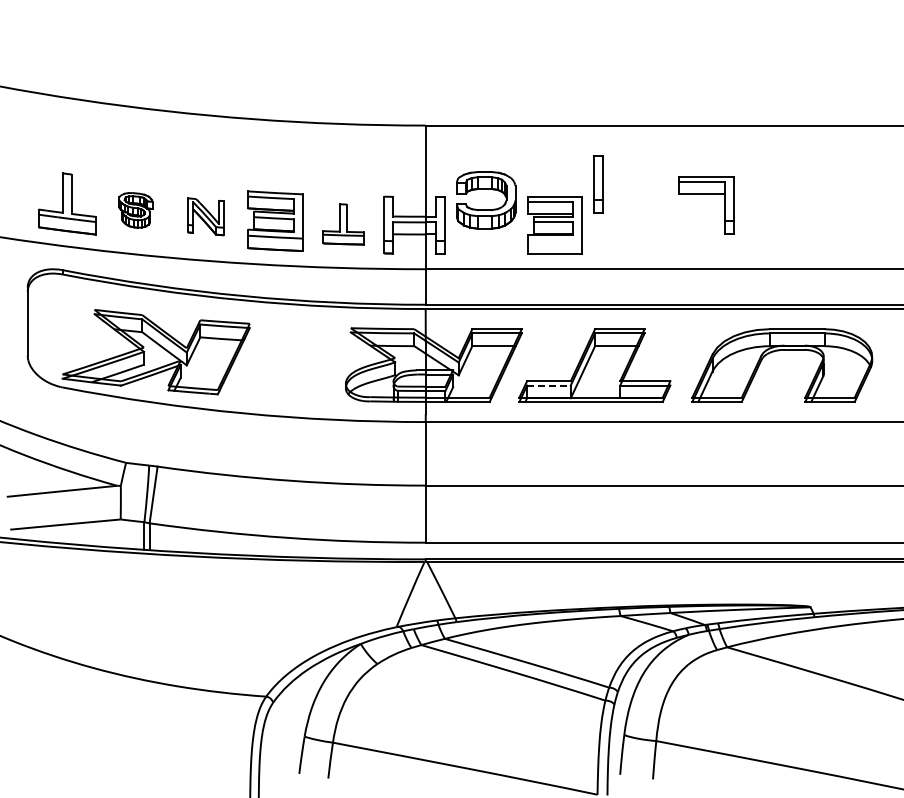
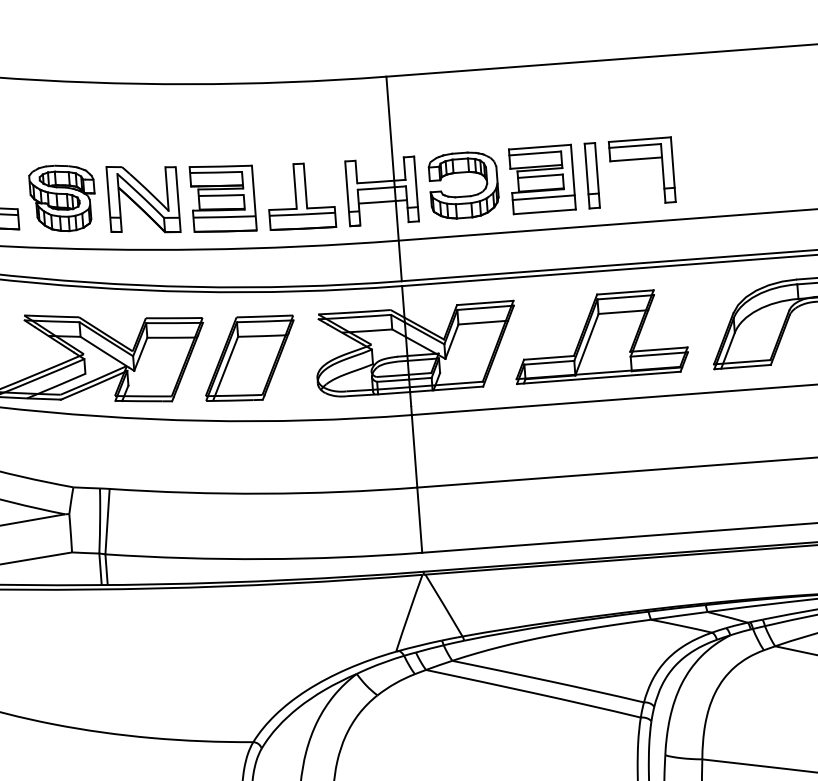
part: (598, 184) -> (592, 175), moved
part: (706, 194) -> (641, 159), moved
part: (486, 209) -> (465, 195), moved
part: (135, 210) -> (62, 198), size x1.67
part: (205, 216) -> (142, 199), size x1.67
part: (343, 224) -> (301, 196), size x1.43
line: (554, 241) -> (543, 197), added
part: (287, 361) -> (248, 357), added
line: (548, 385) -> (548, 362), dashed -> solid

